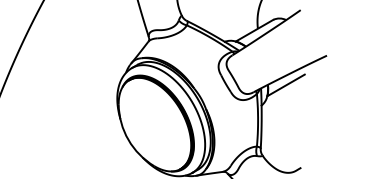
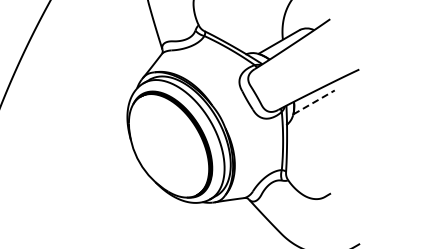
line: (286, 85) -> (314, 102), solid -> dashed

